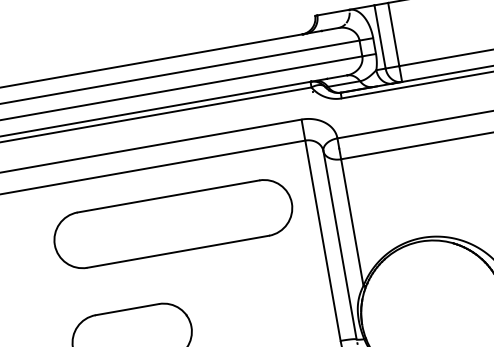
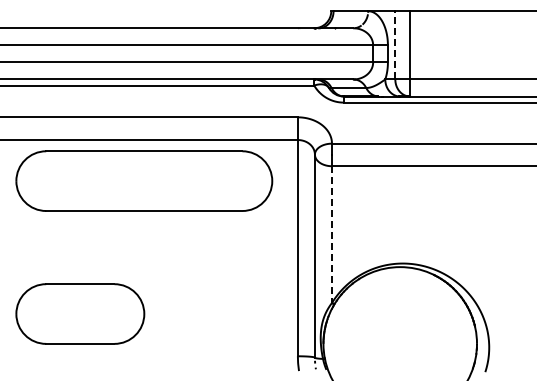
line: (380, 36) -> (395, 44), solid -> dashed
part: (173, 223) -> (144, 180), moved
line: (352, 223) -> (332, 235), solid -> dashed

